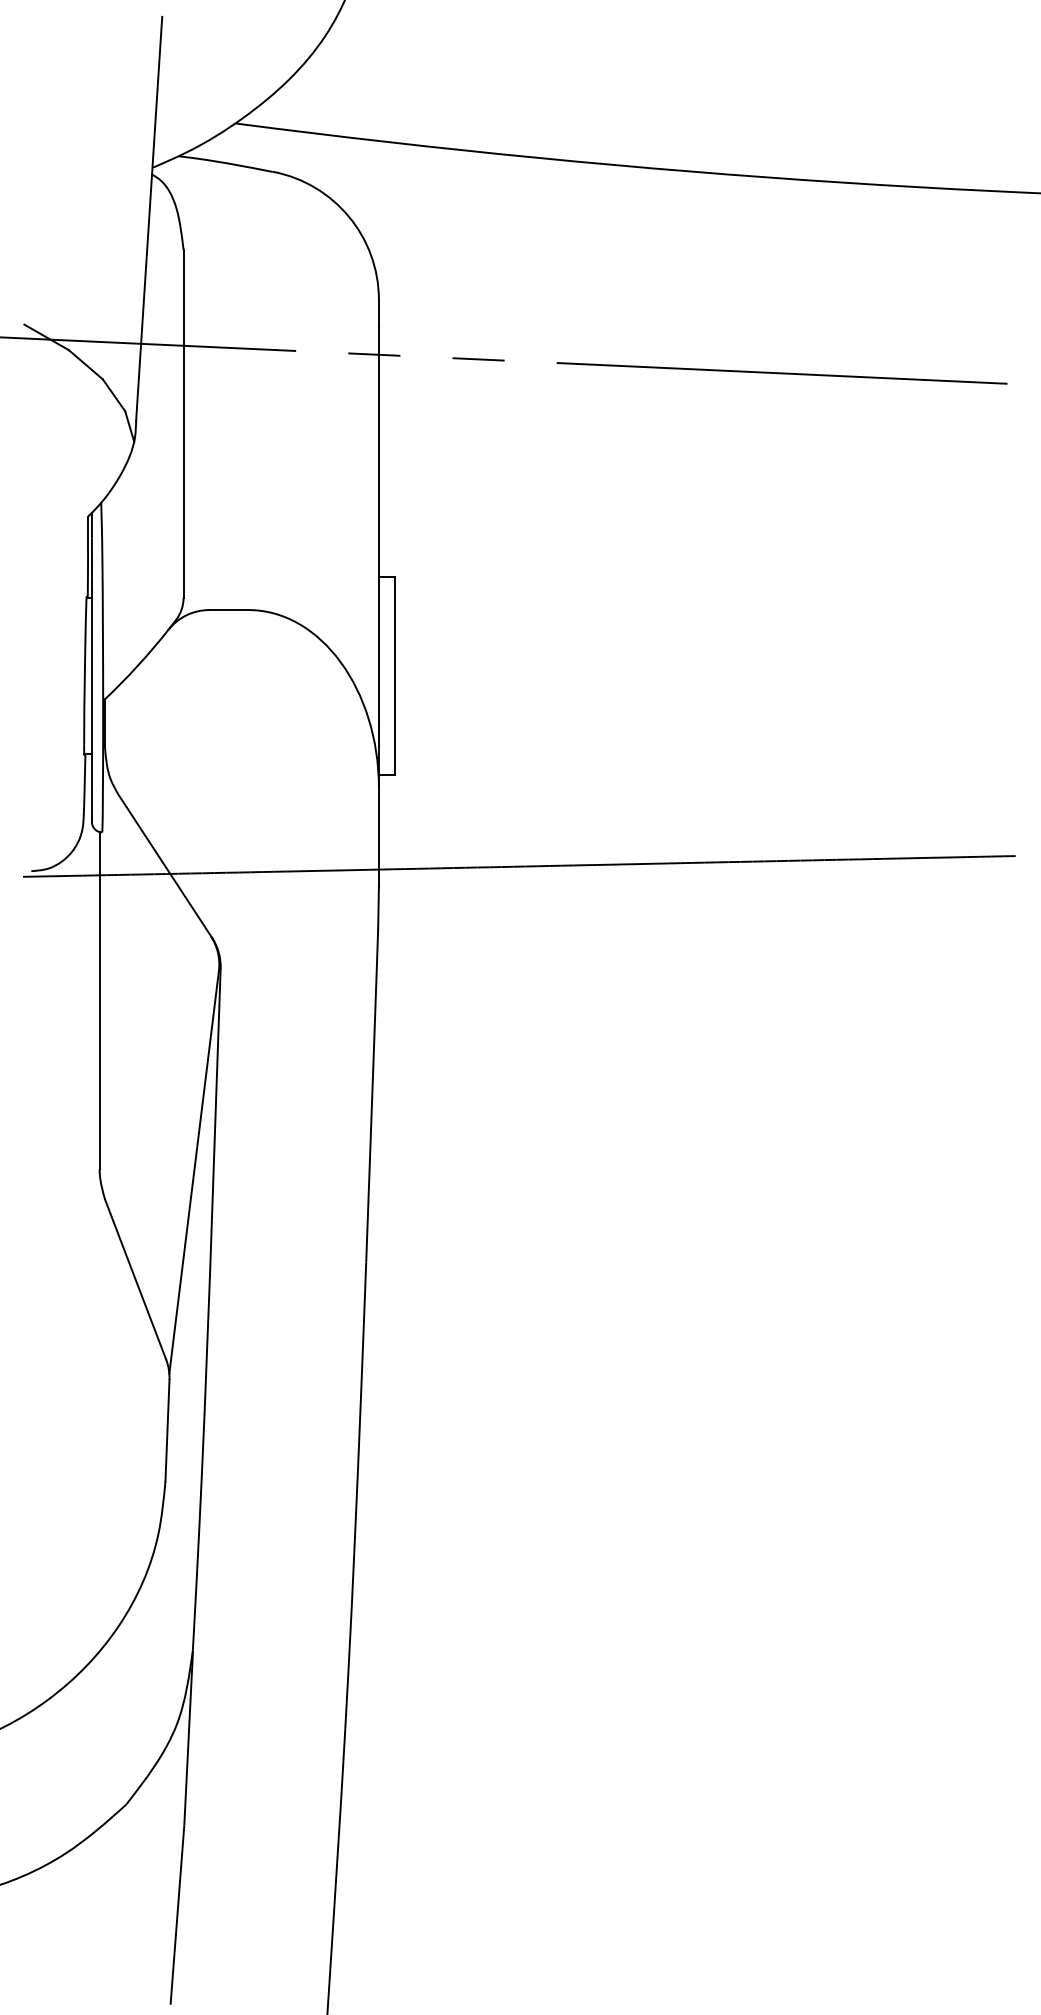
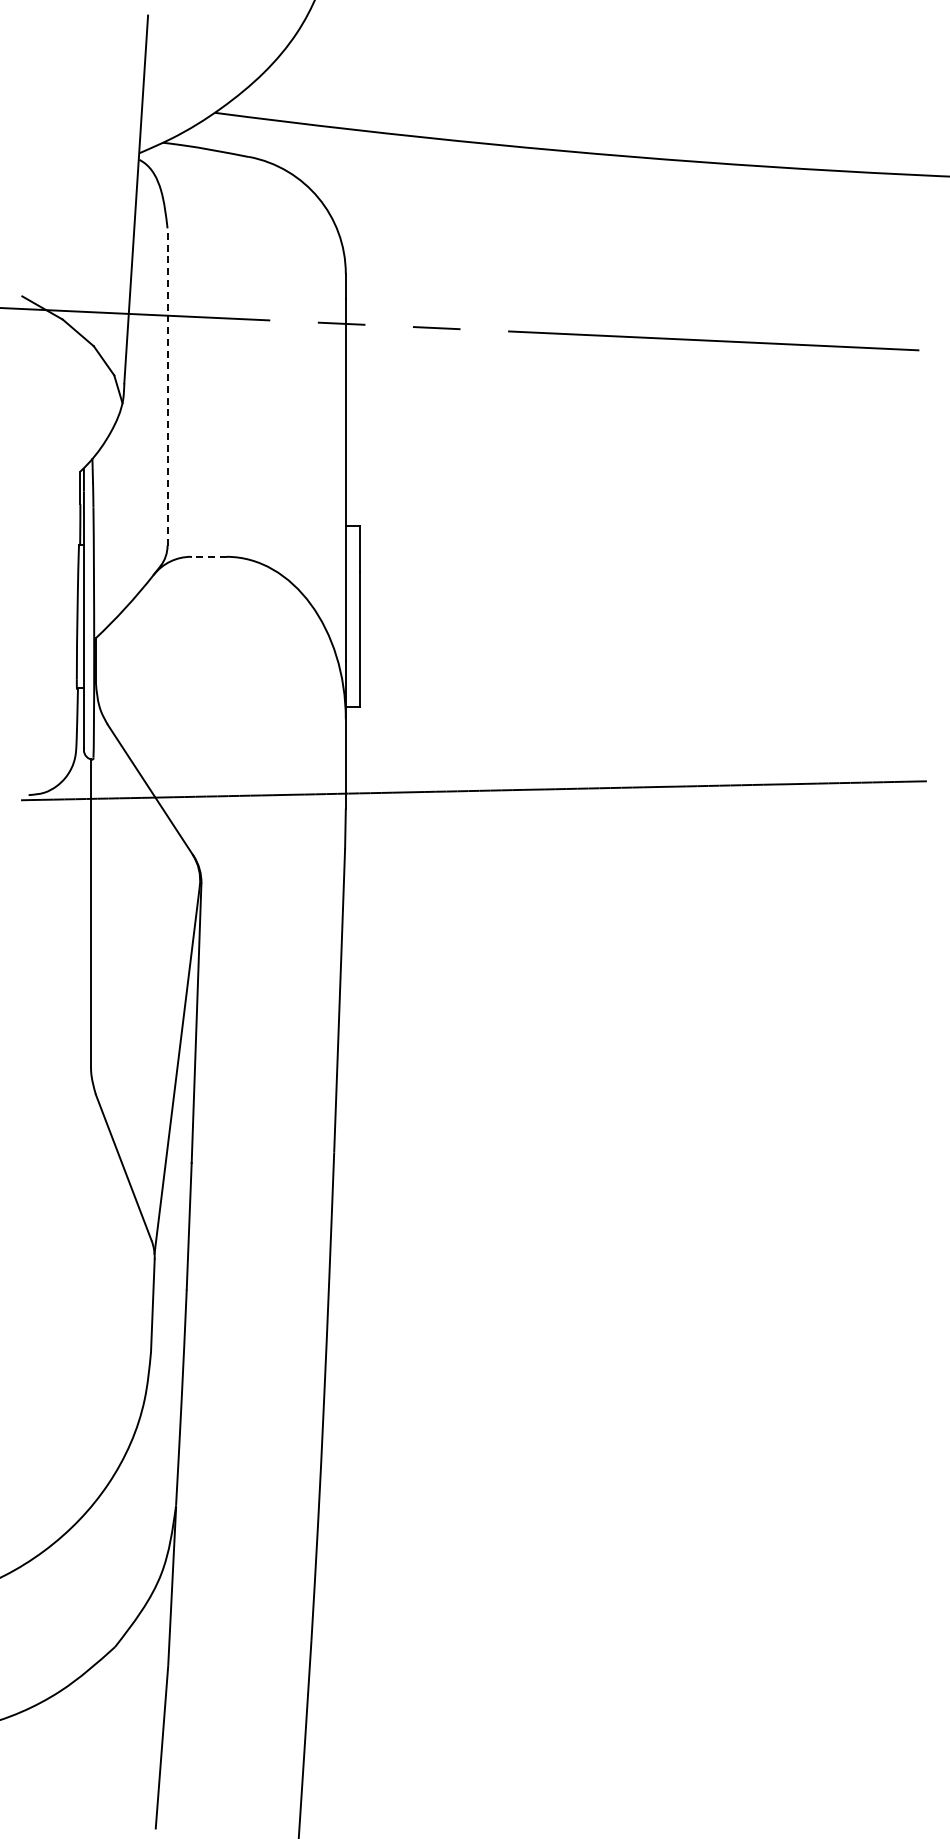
line: (183, 424) -> (167, 387), solid -> dashed
line: (228, 609) -> (208, 556), solid -> dashed

